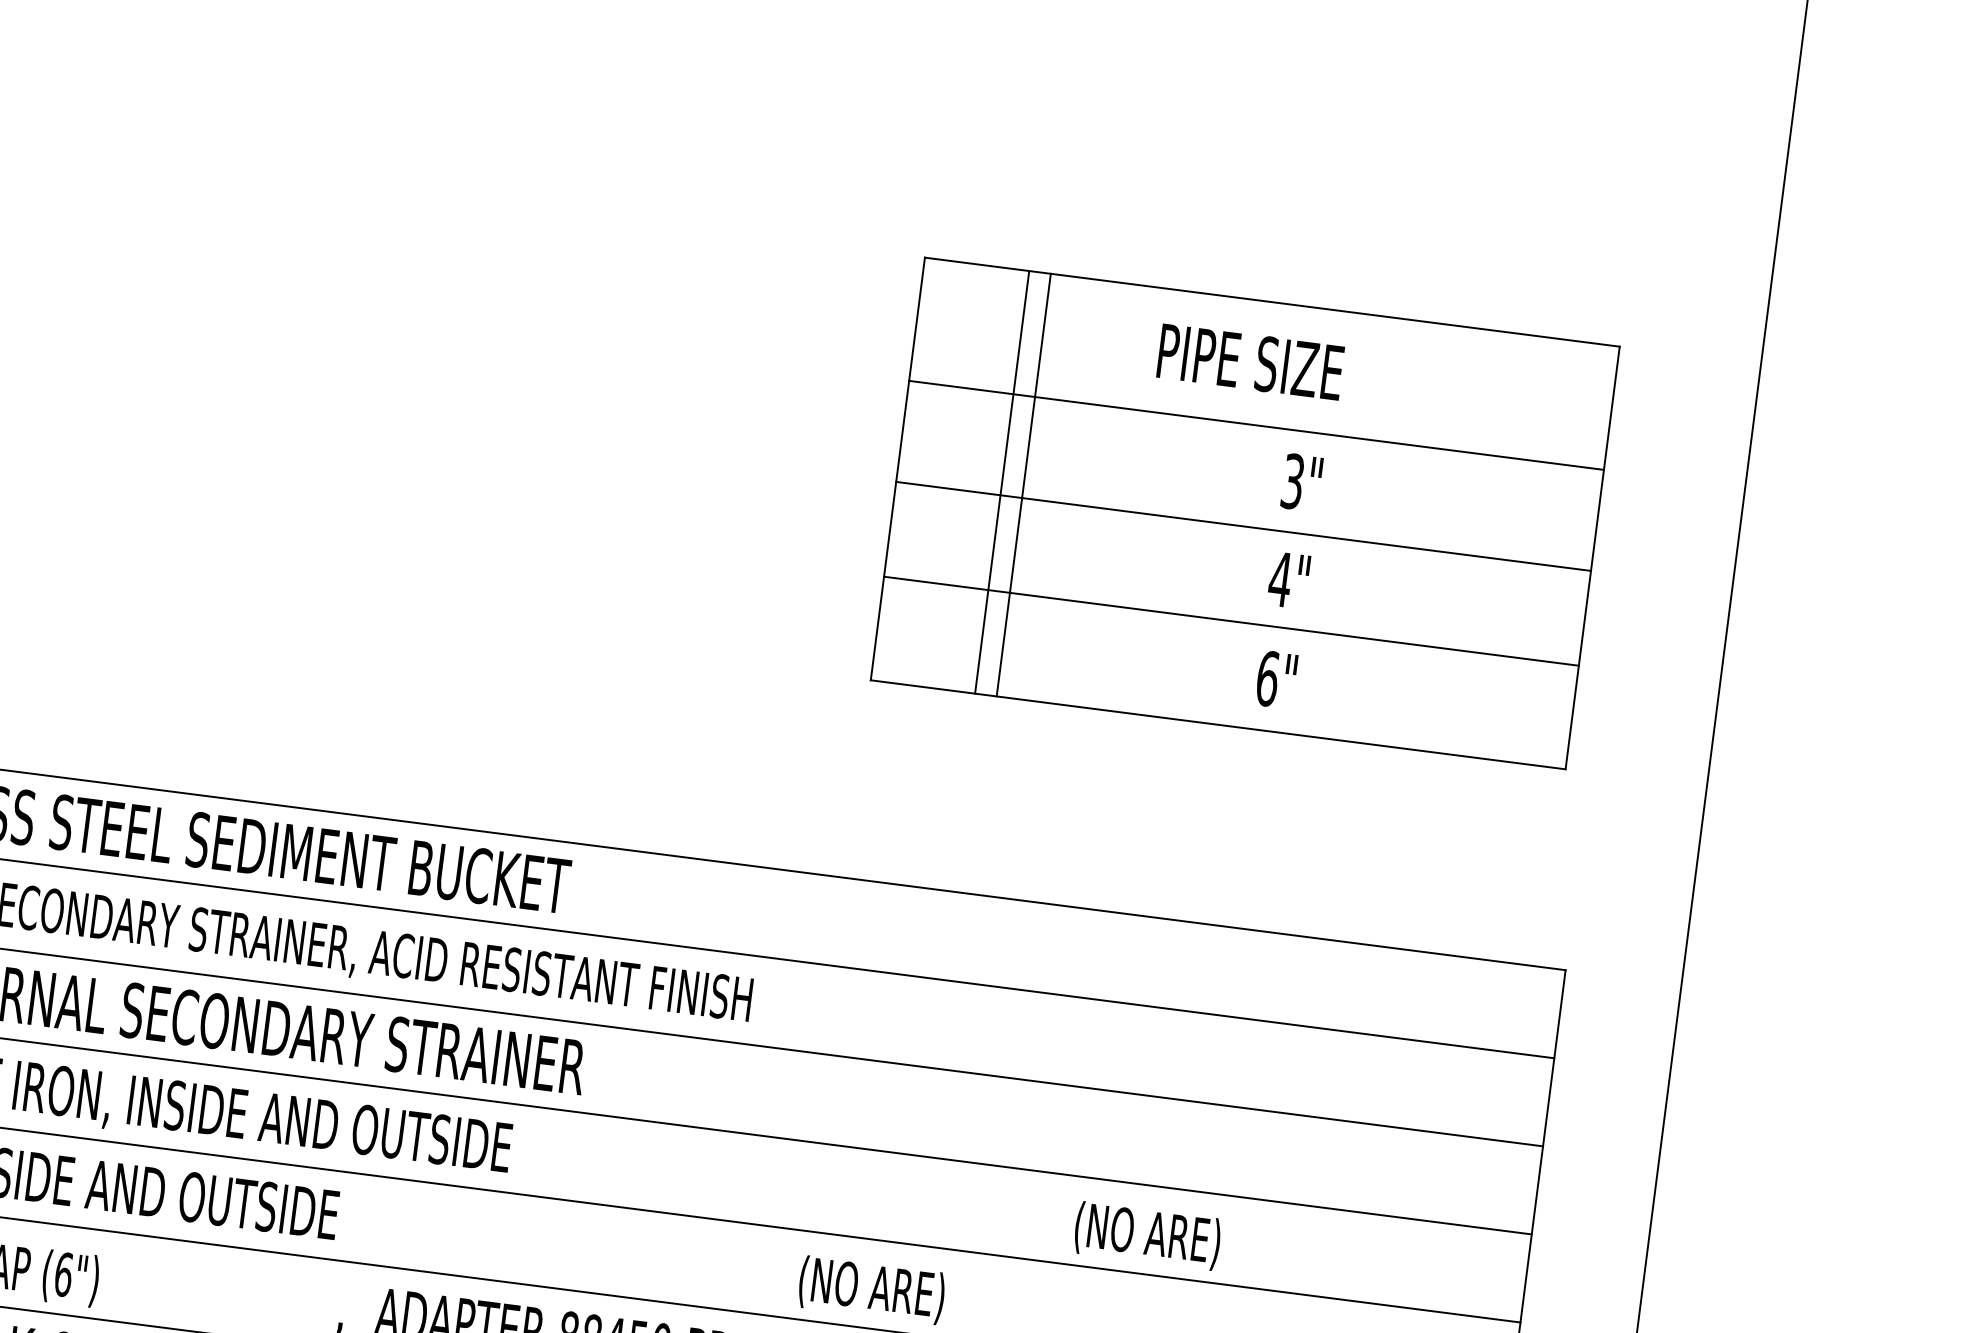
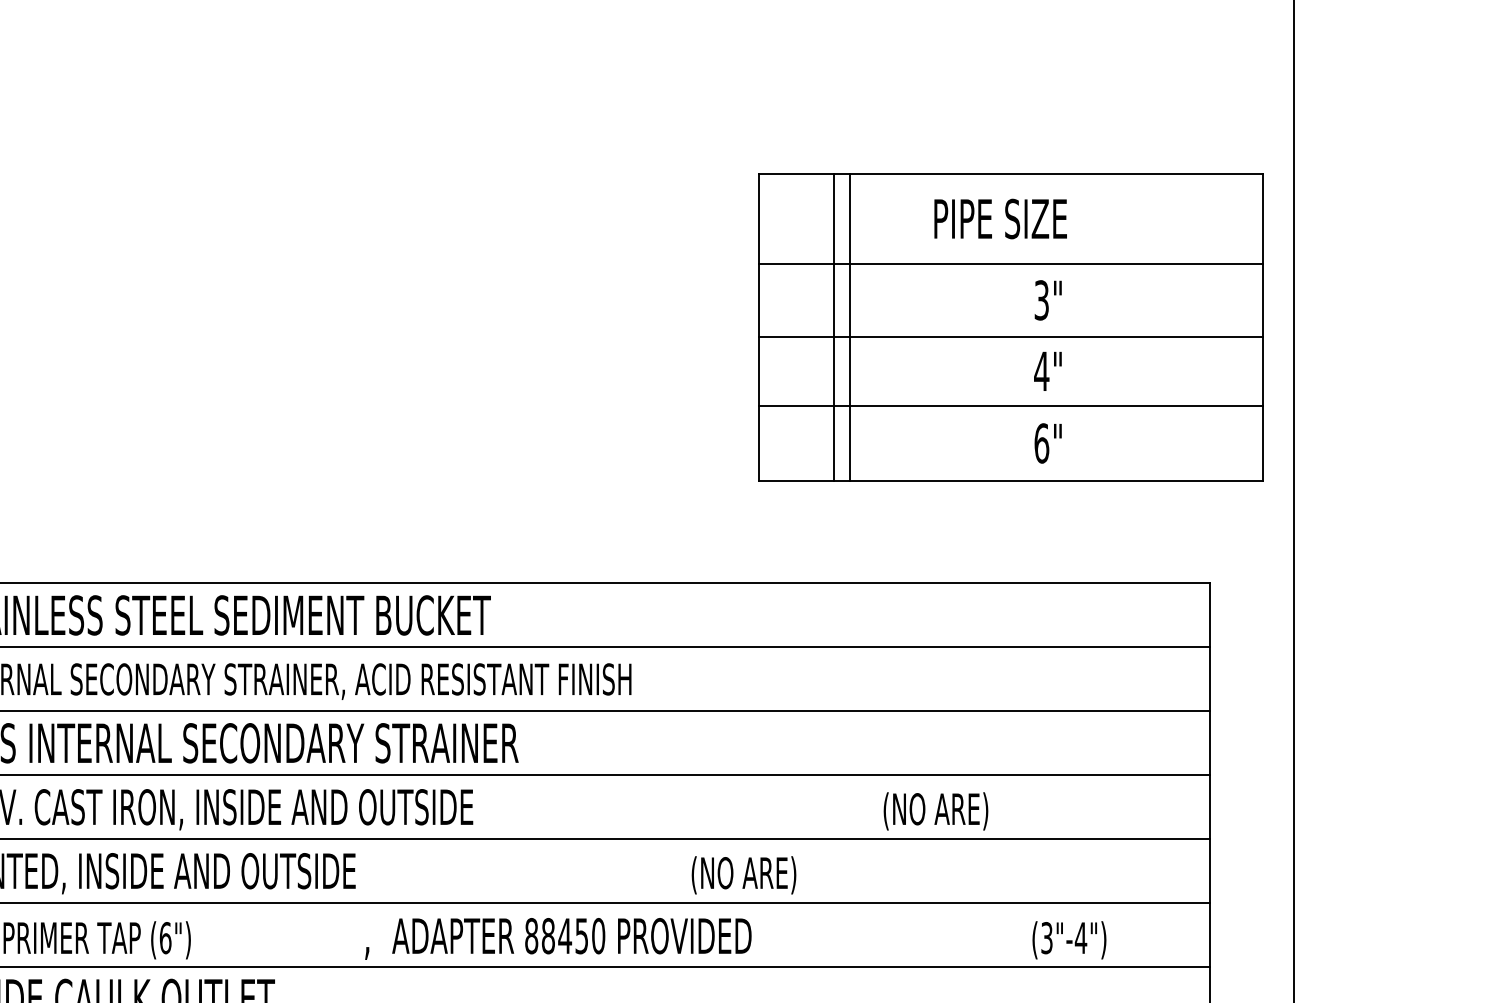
part: (1245, 513) -> (1010, 327), moved

